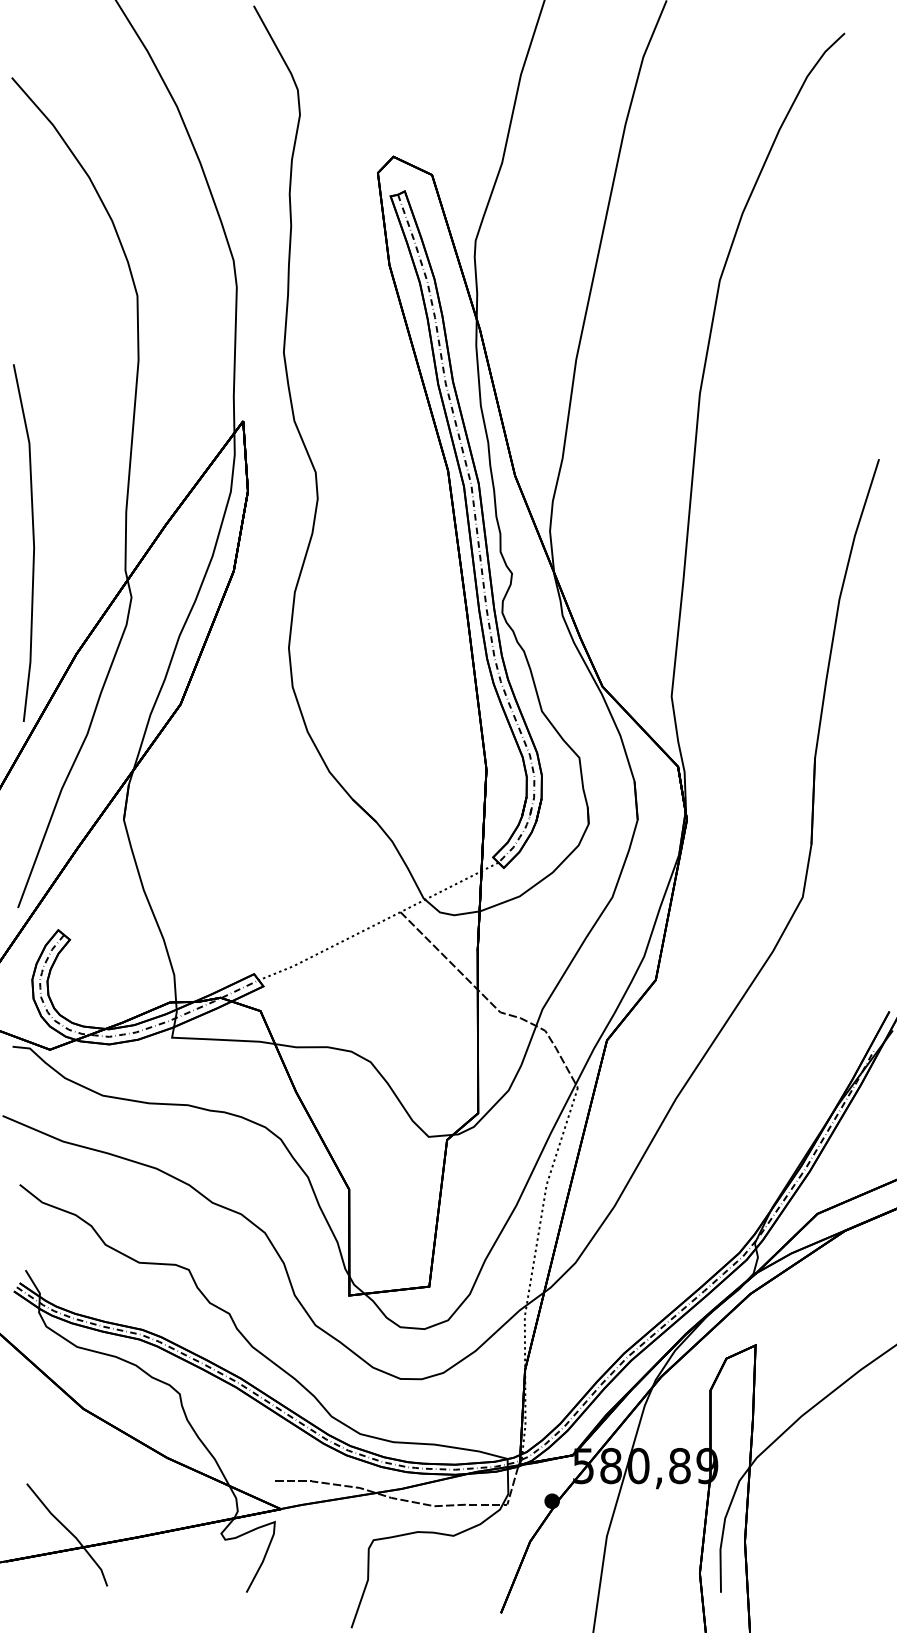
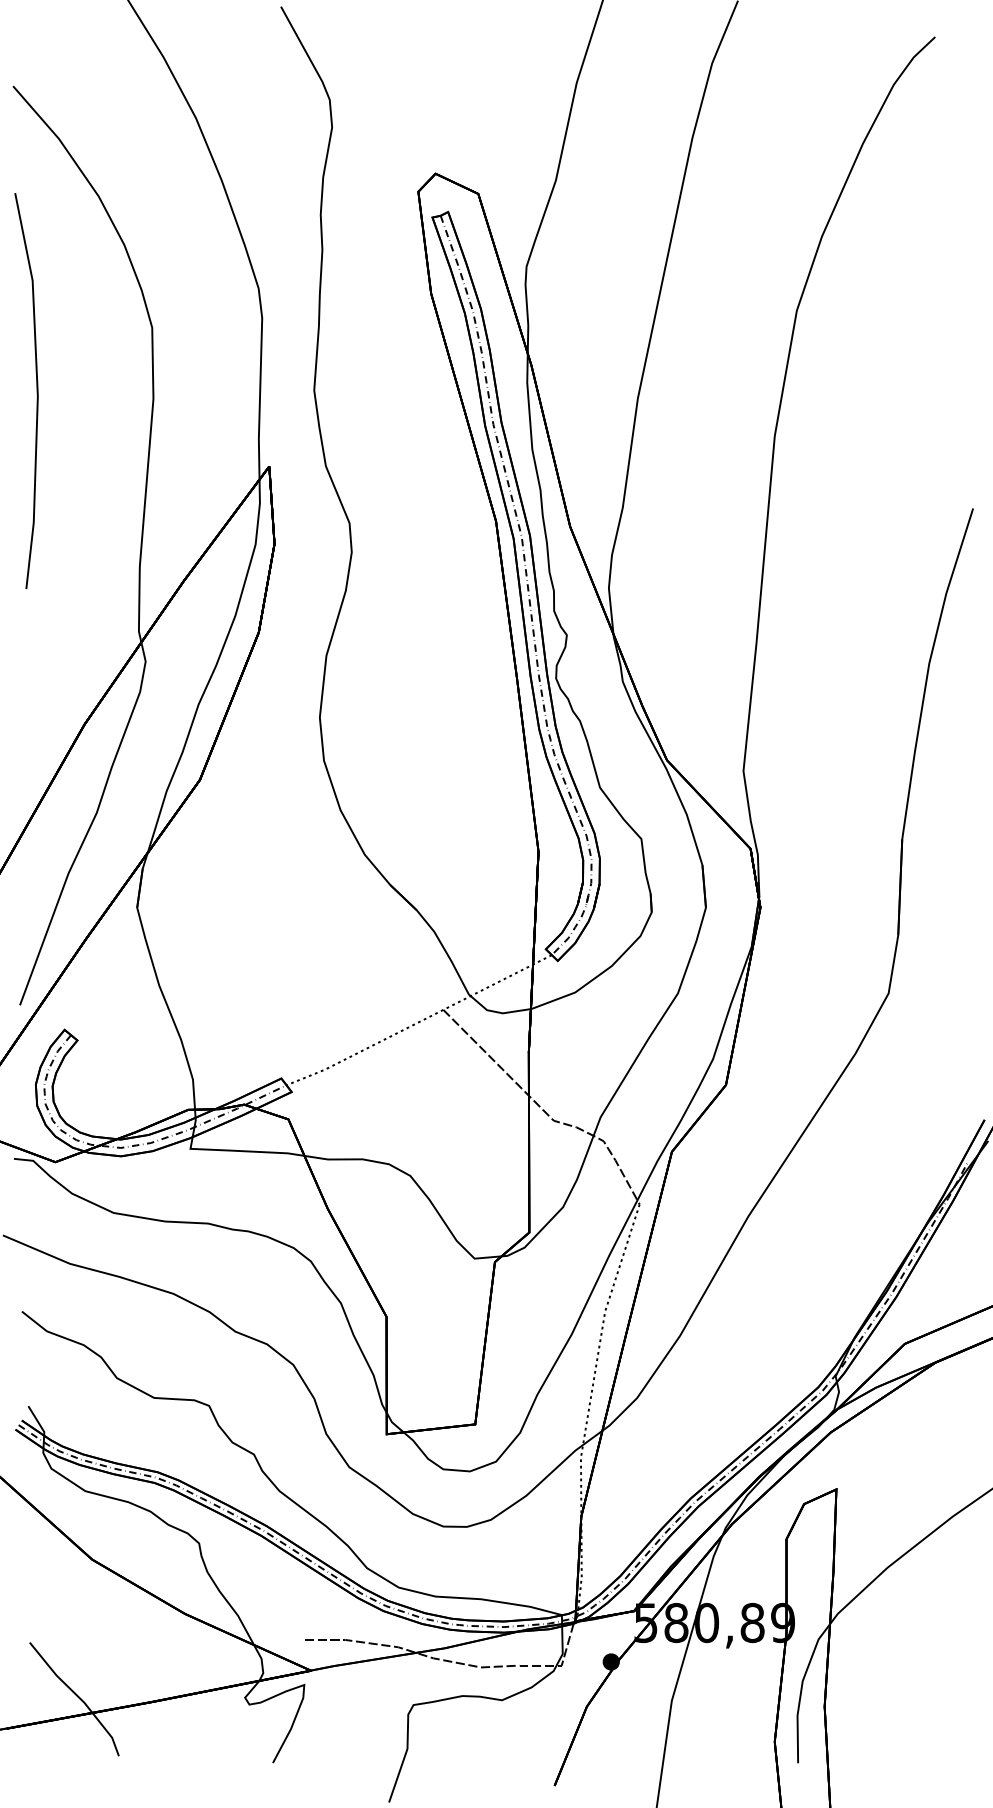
line: (32, 540) -> (36, 388), moved

